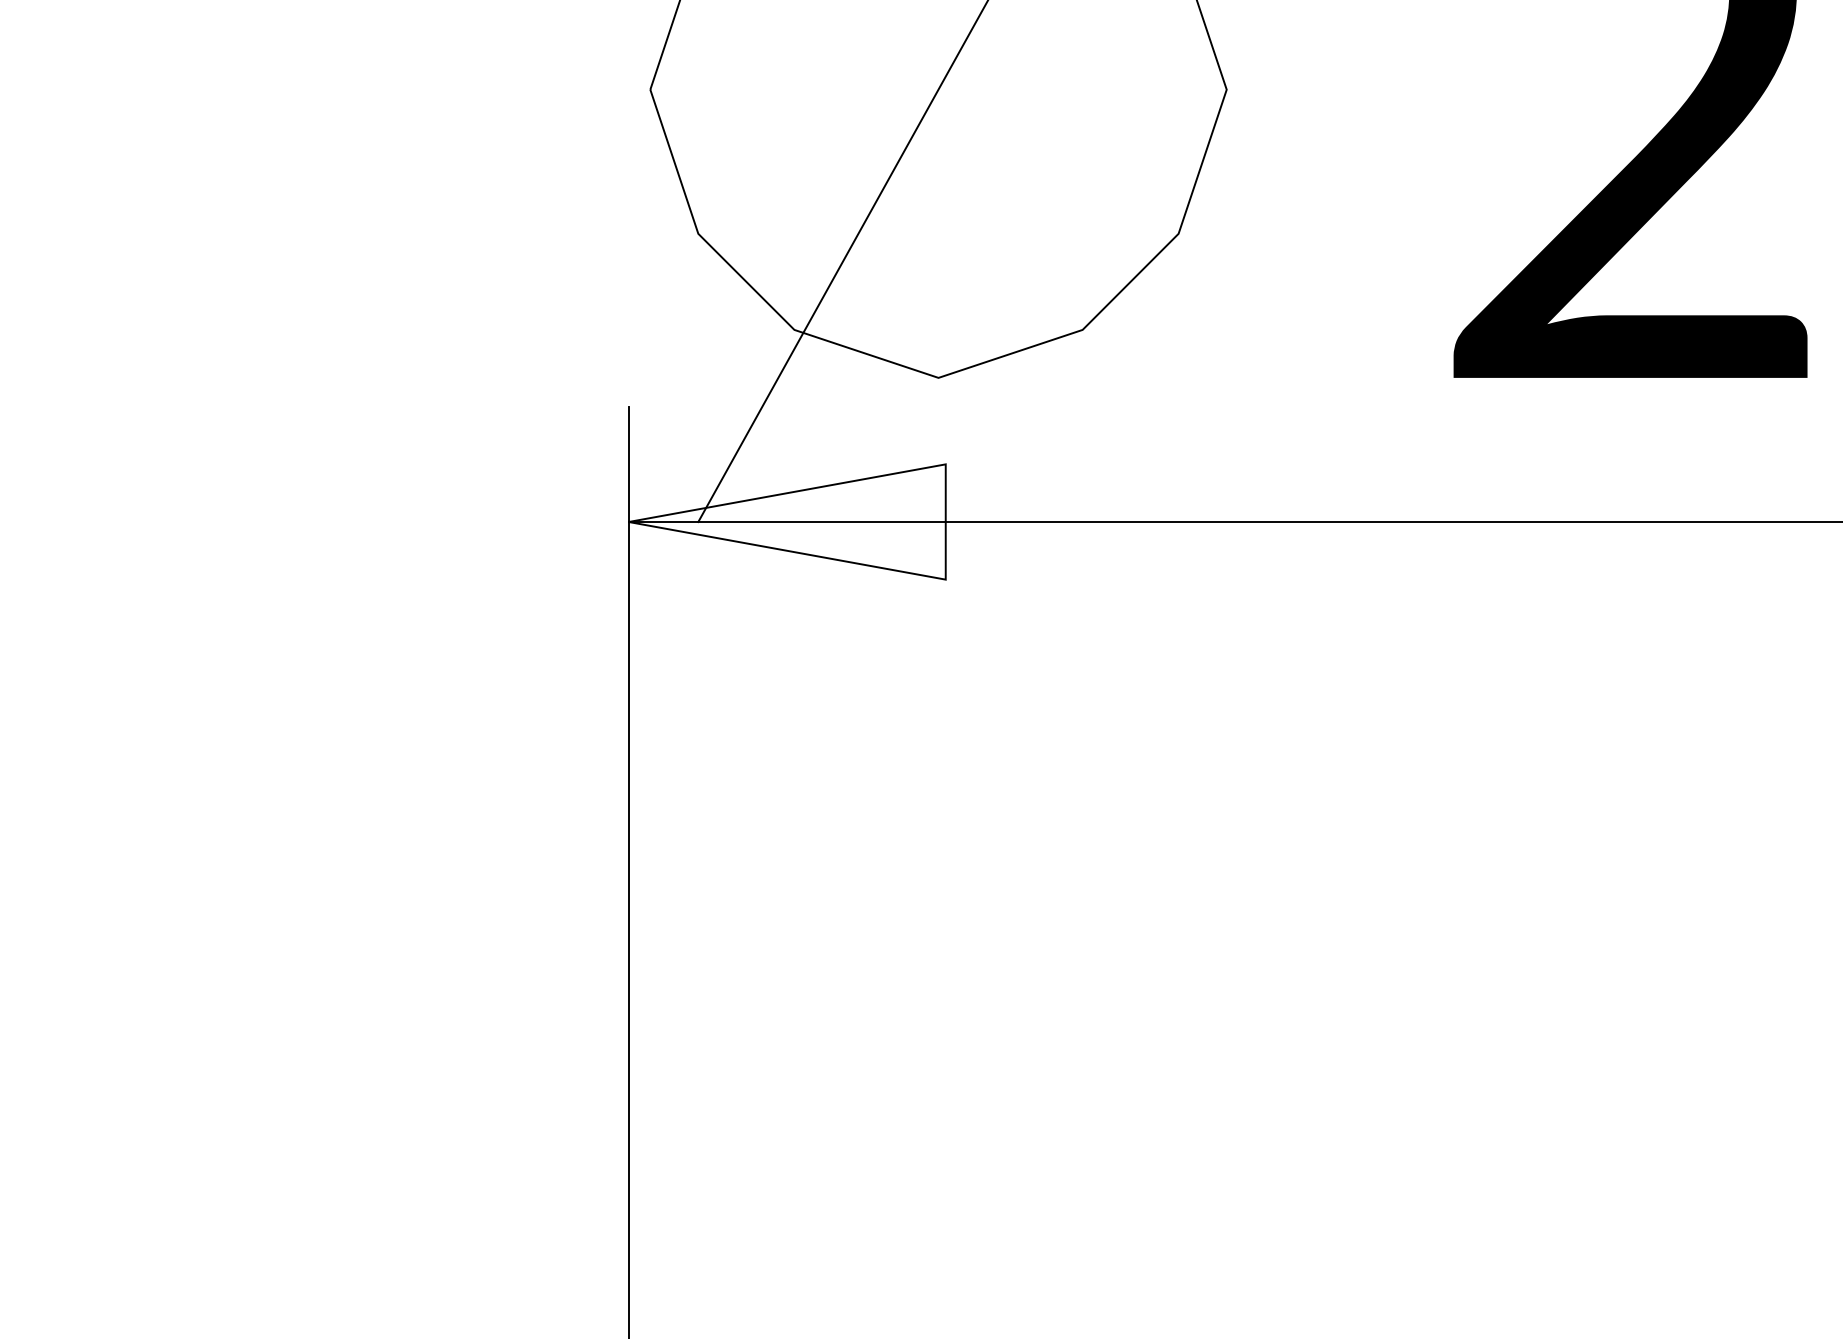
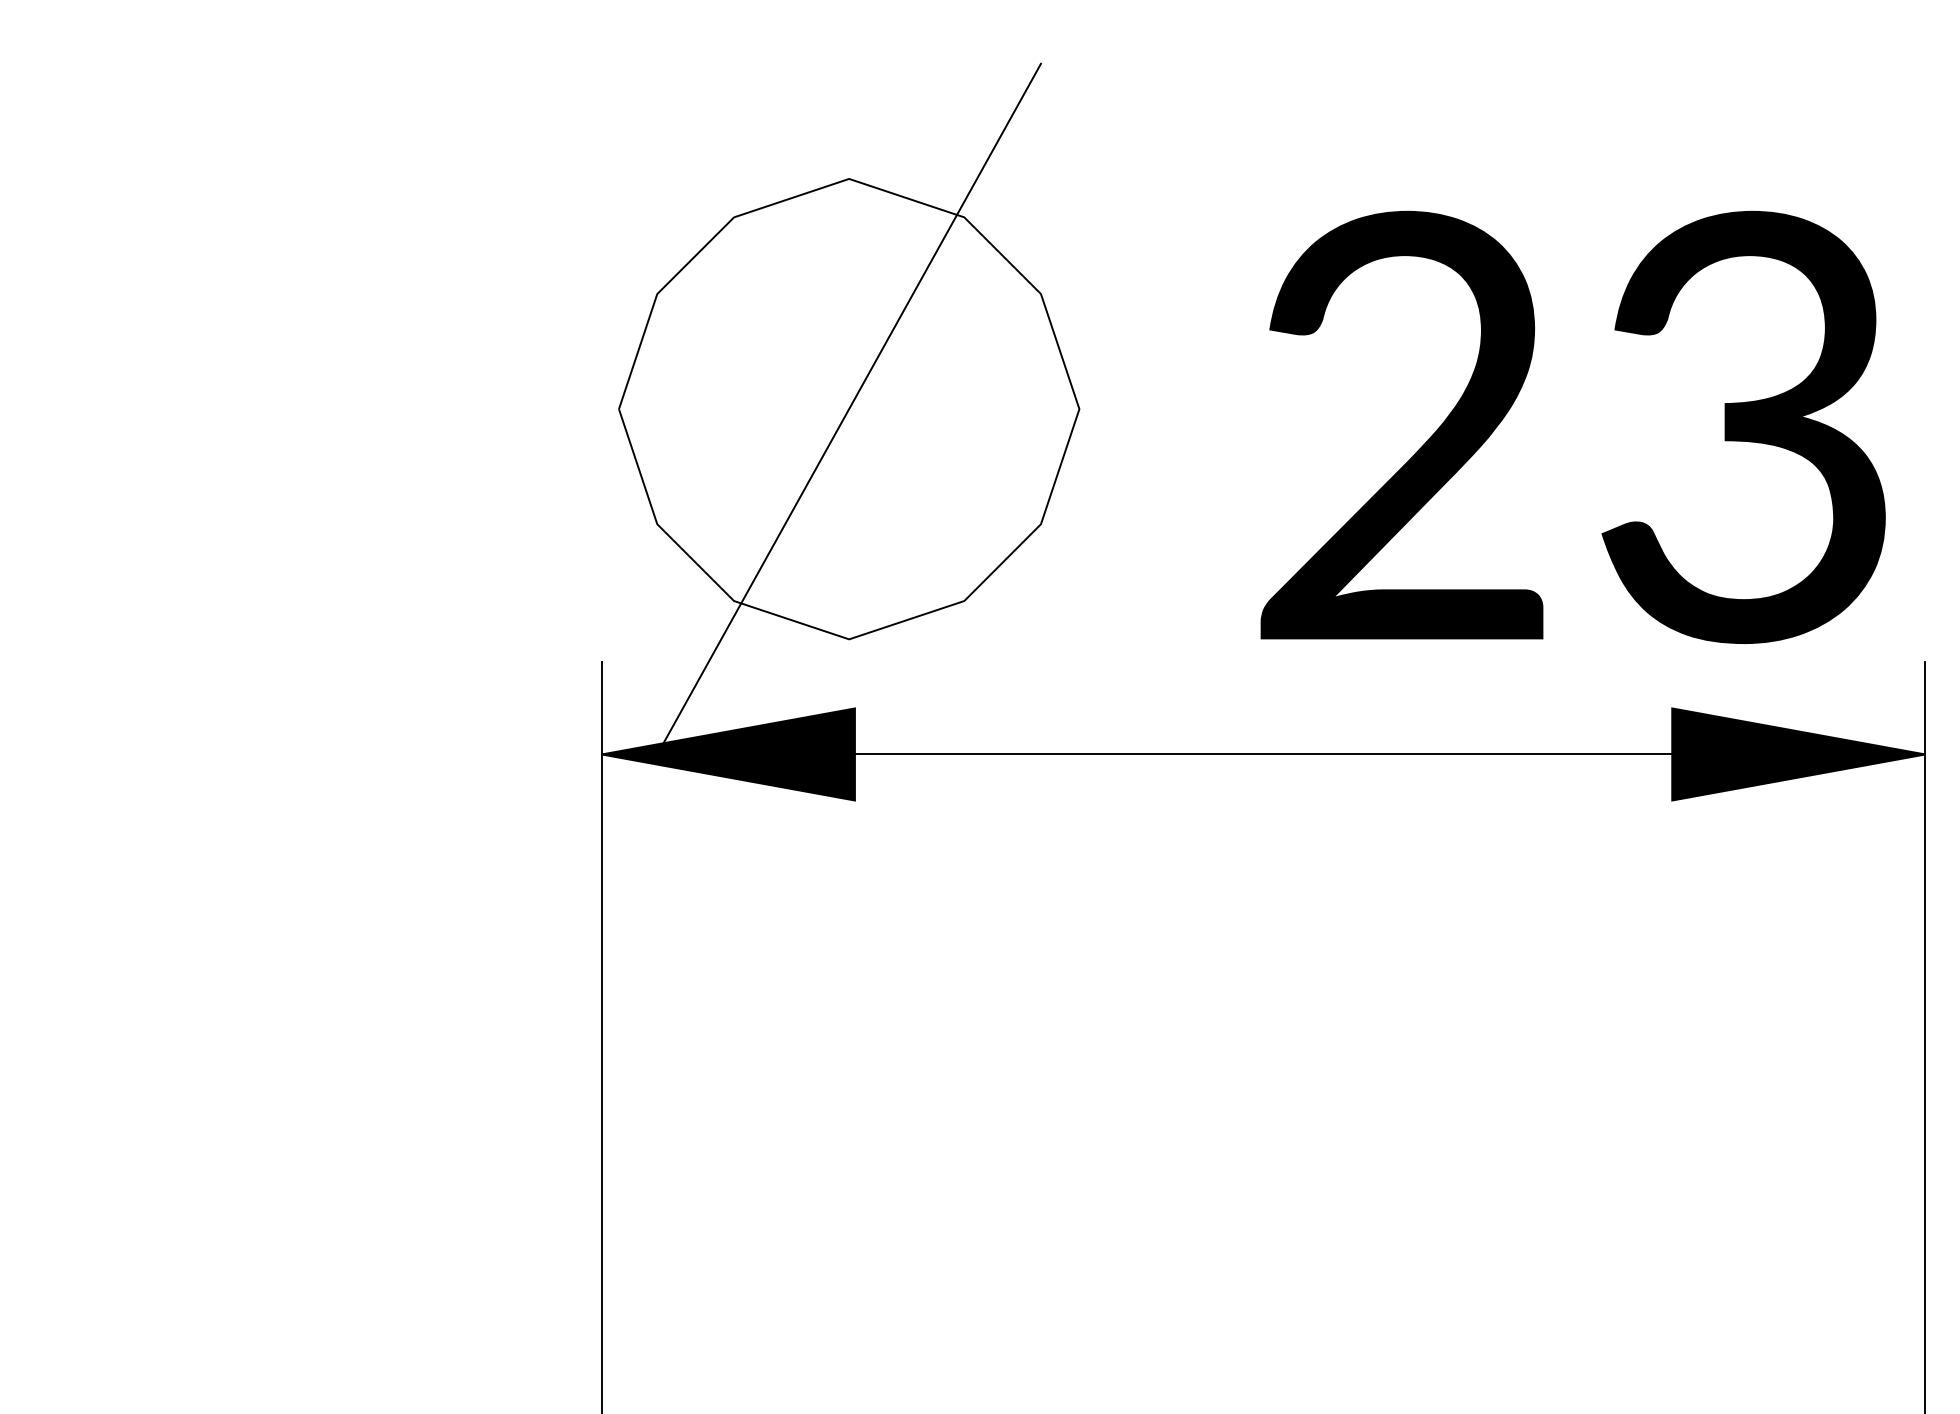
fill: (786, 522) -> (727, 754), added

